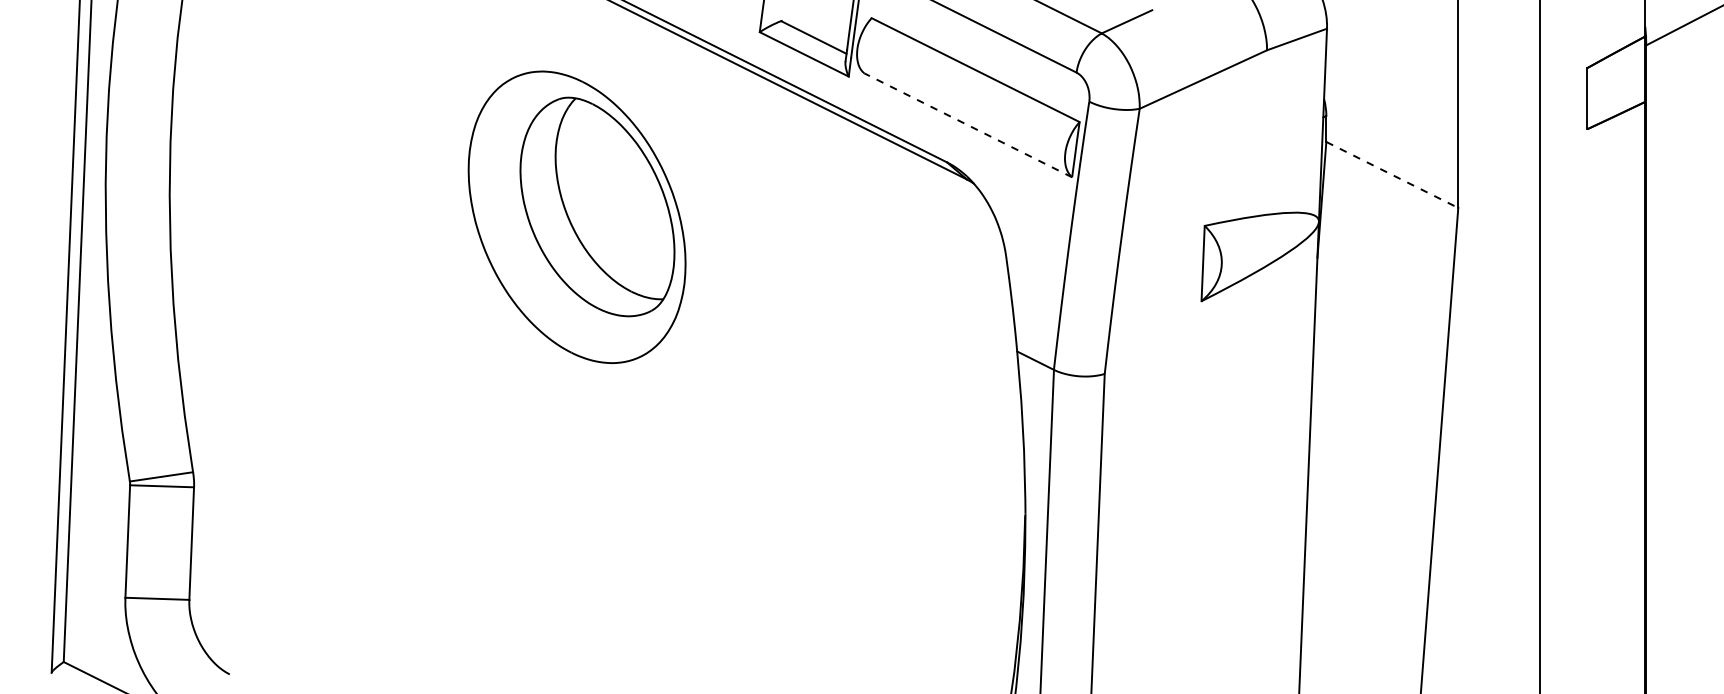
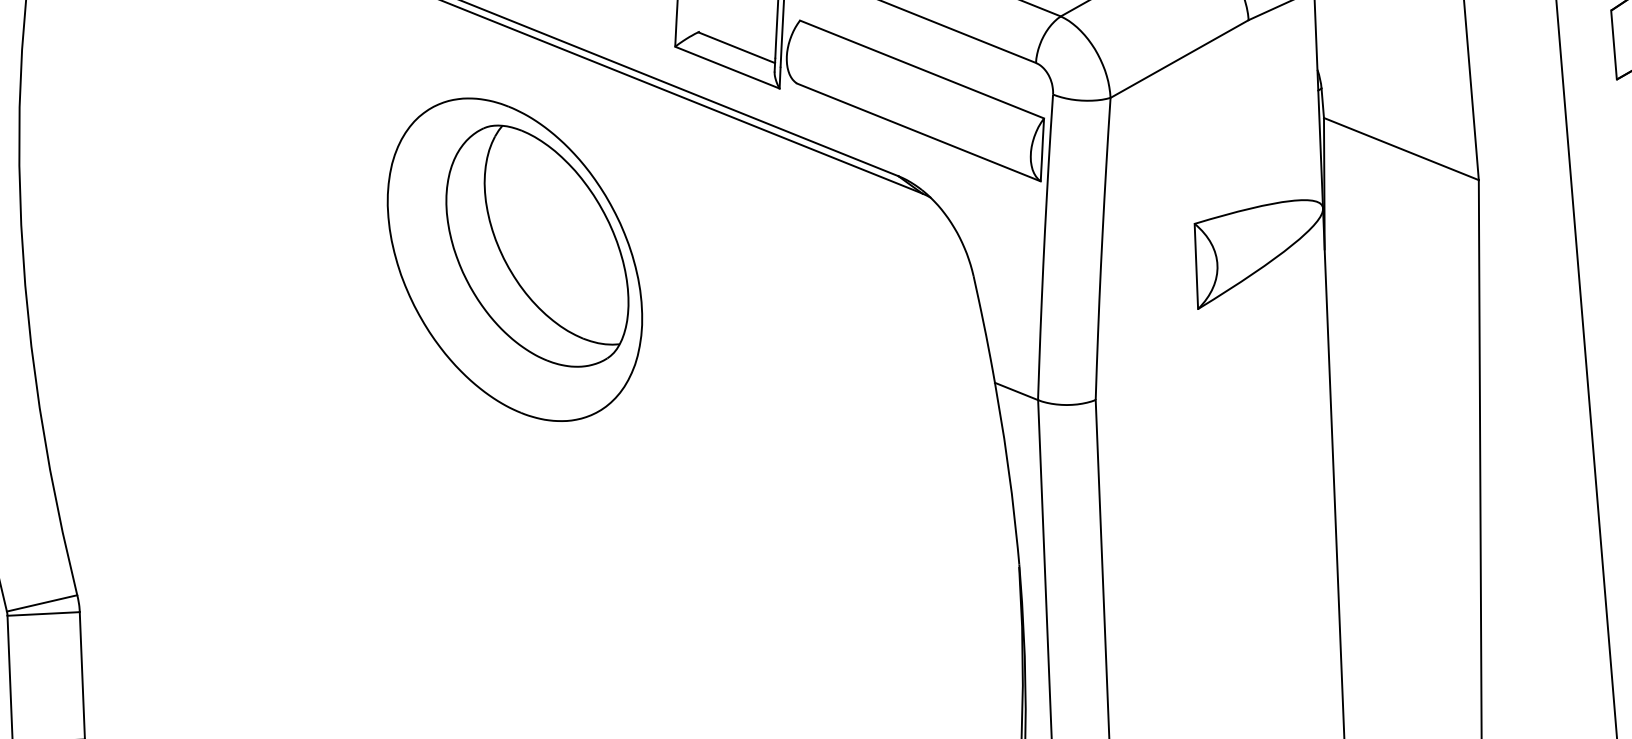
line: (967, 125) -> (918, 132), dashed -> solid
line: (1392, 174) -> (1401, 148), dashed -> solid
part: (576, 216) -> (514, 258), moved

